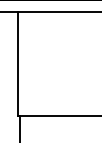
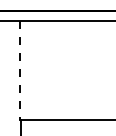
line: (17, 64) -> (19, 71), solid -> dashed

